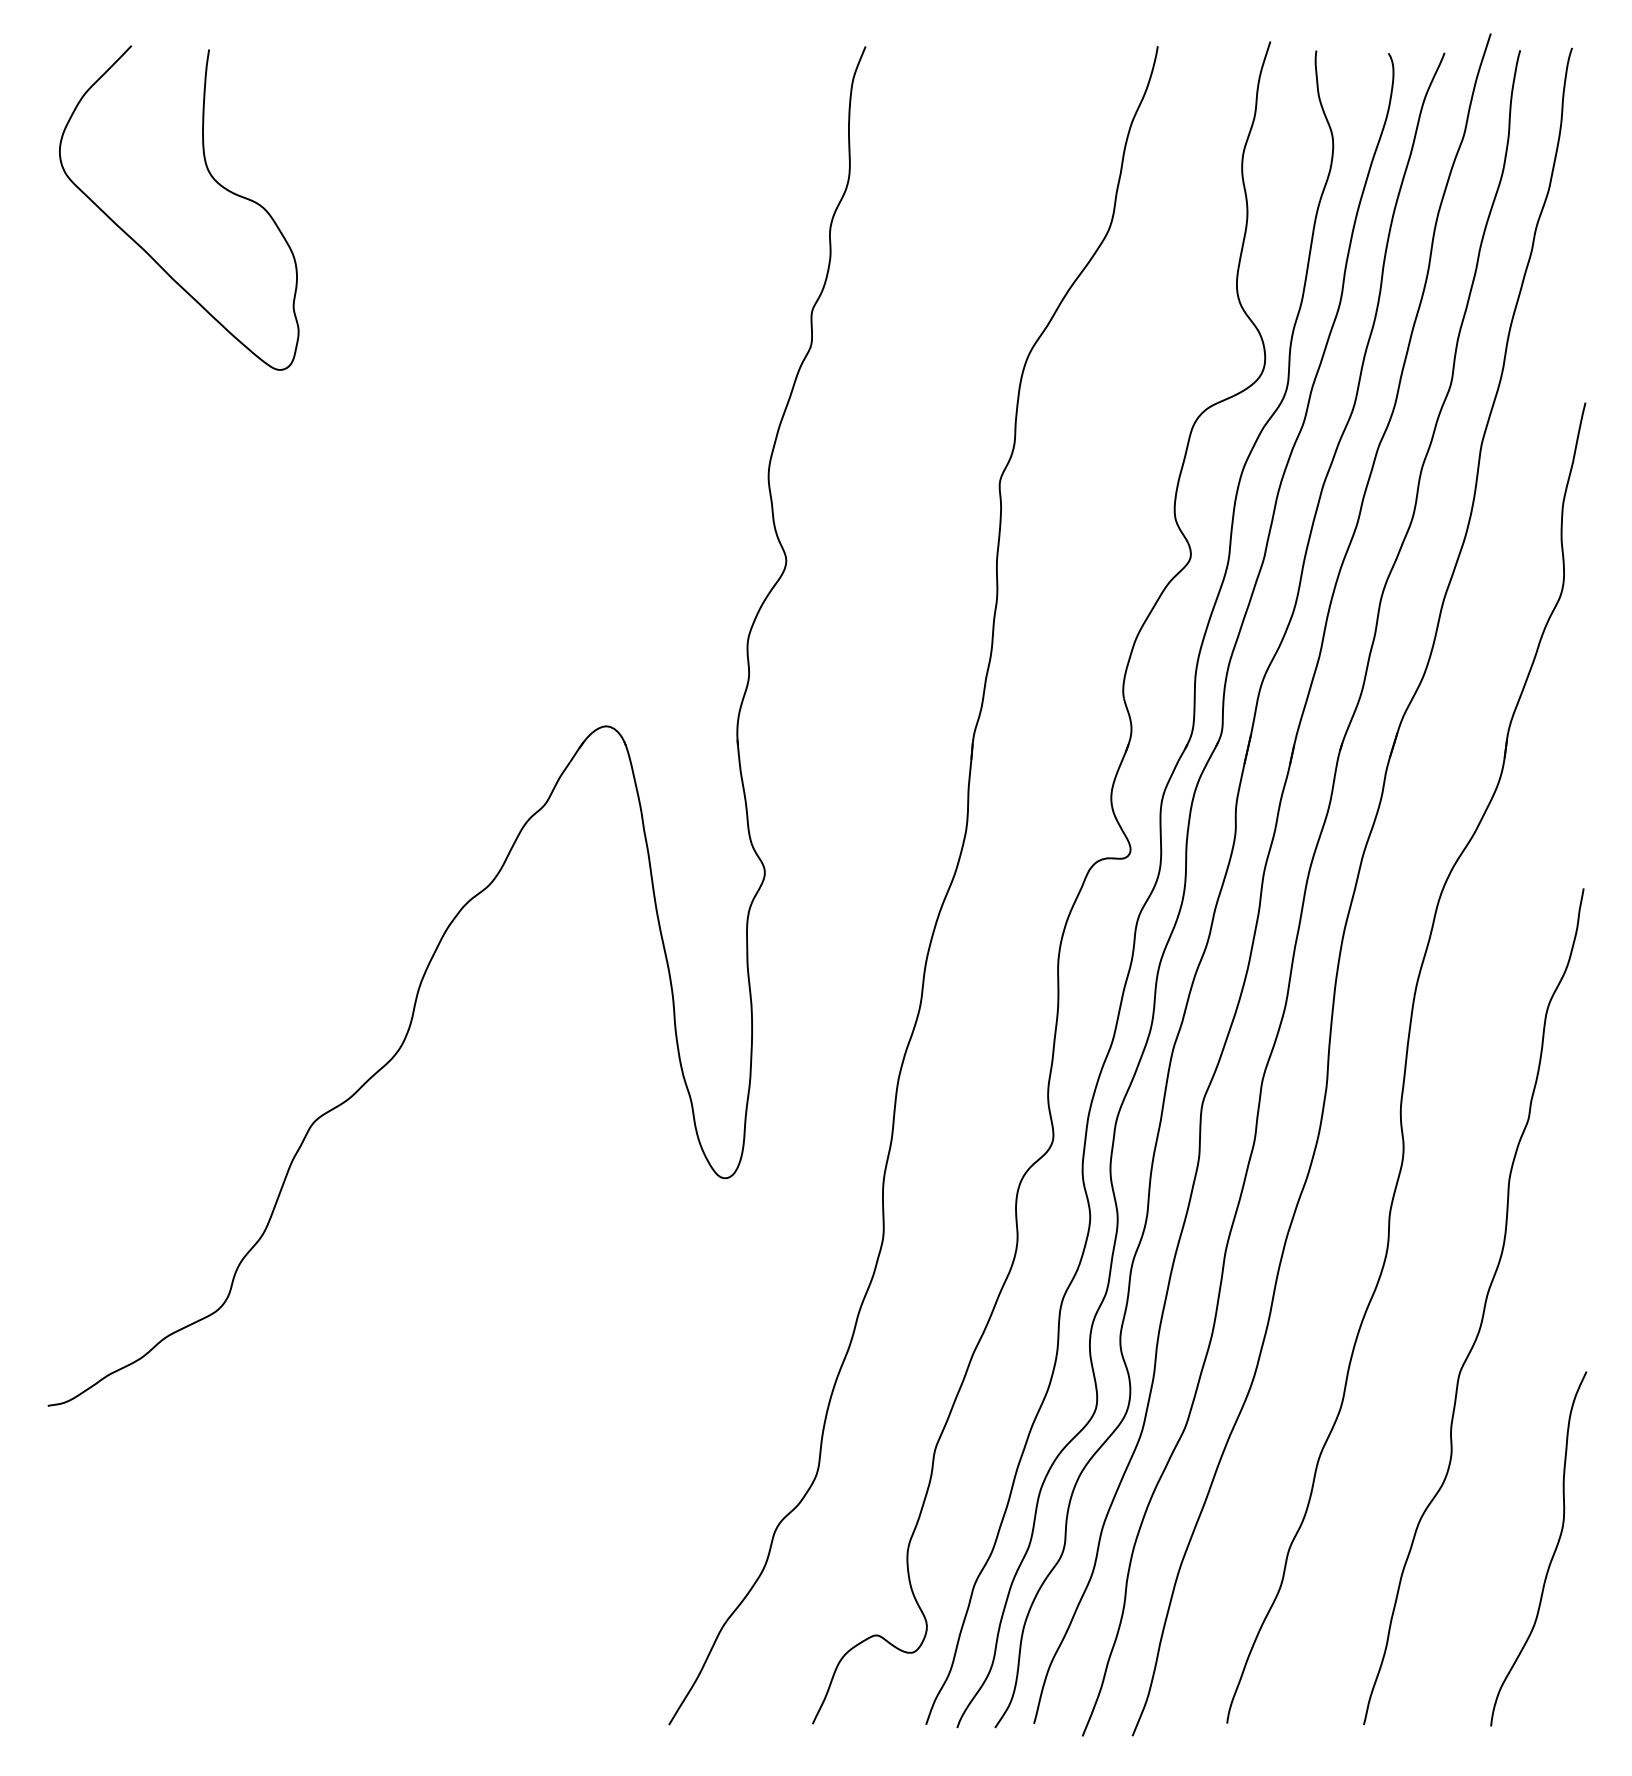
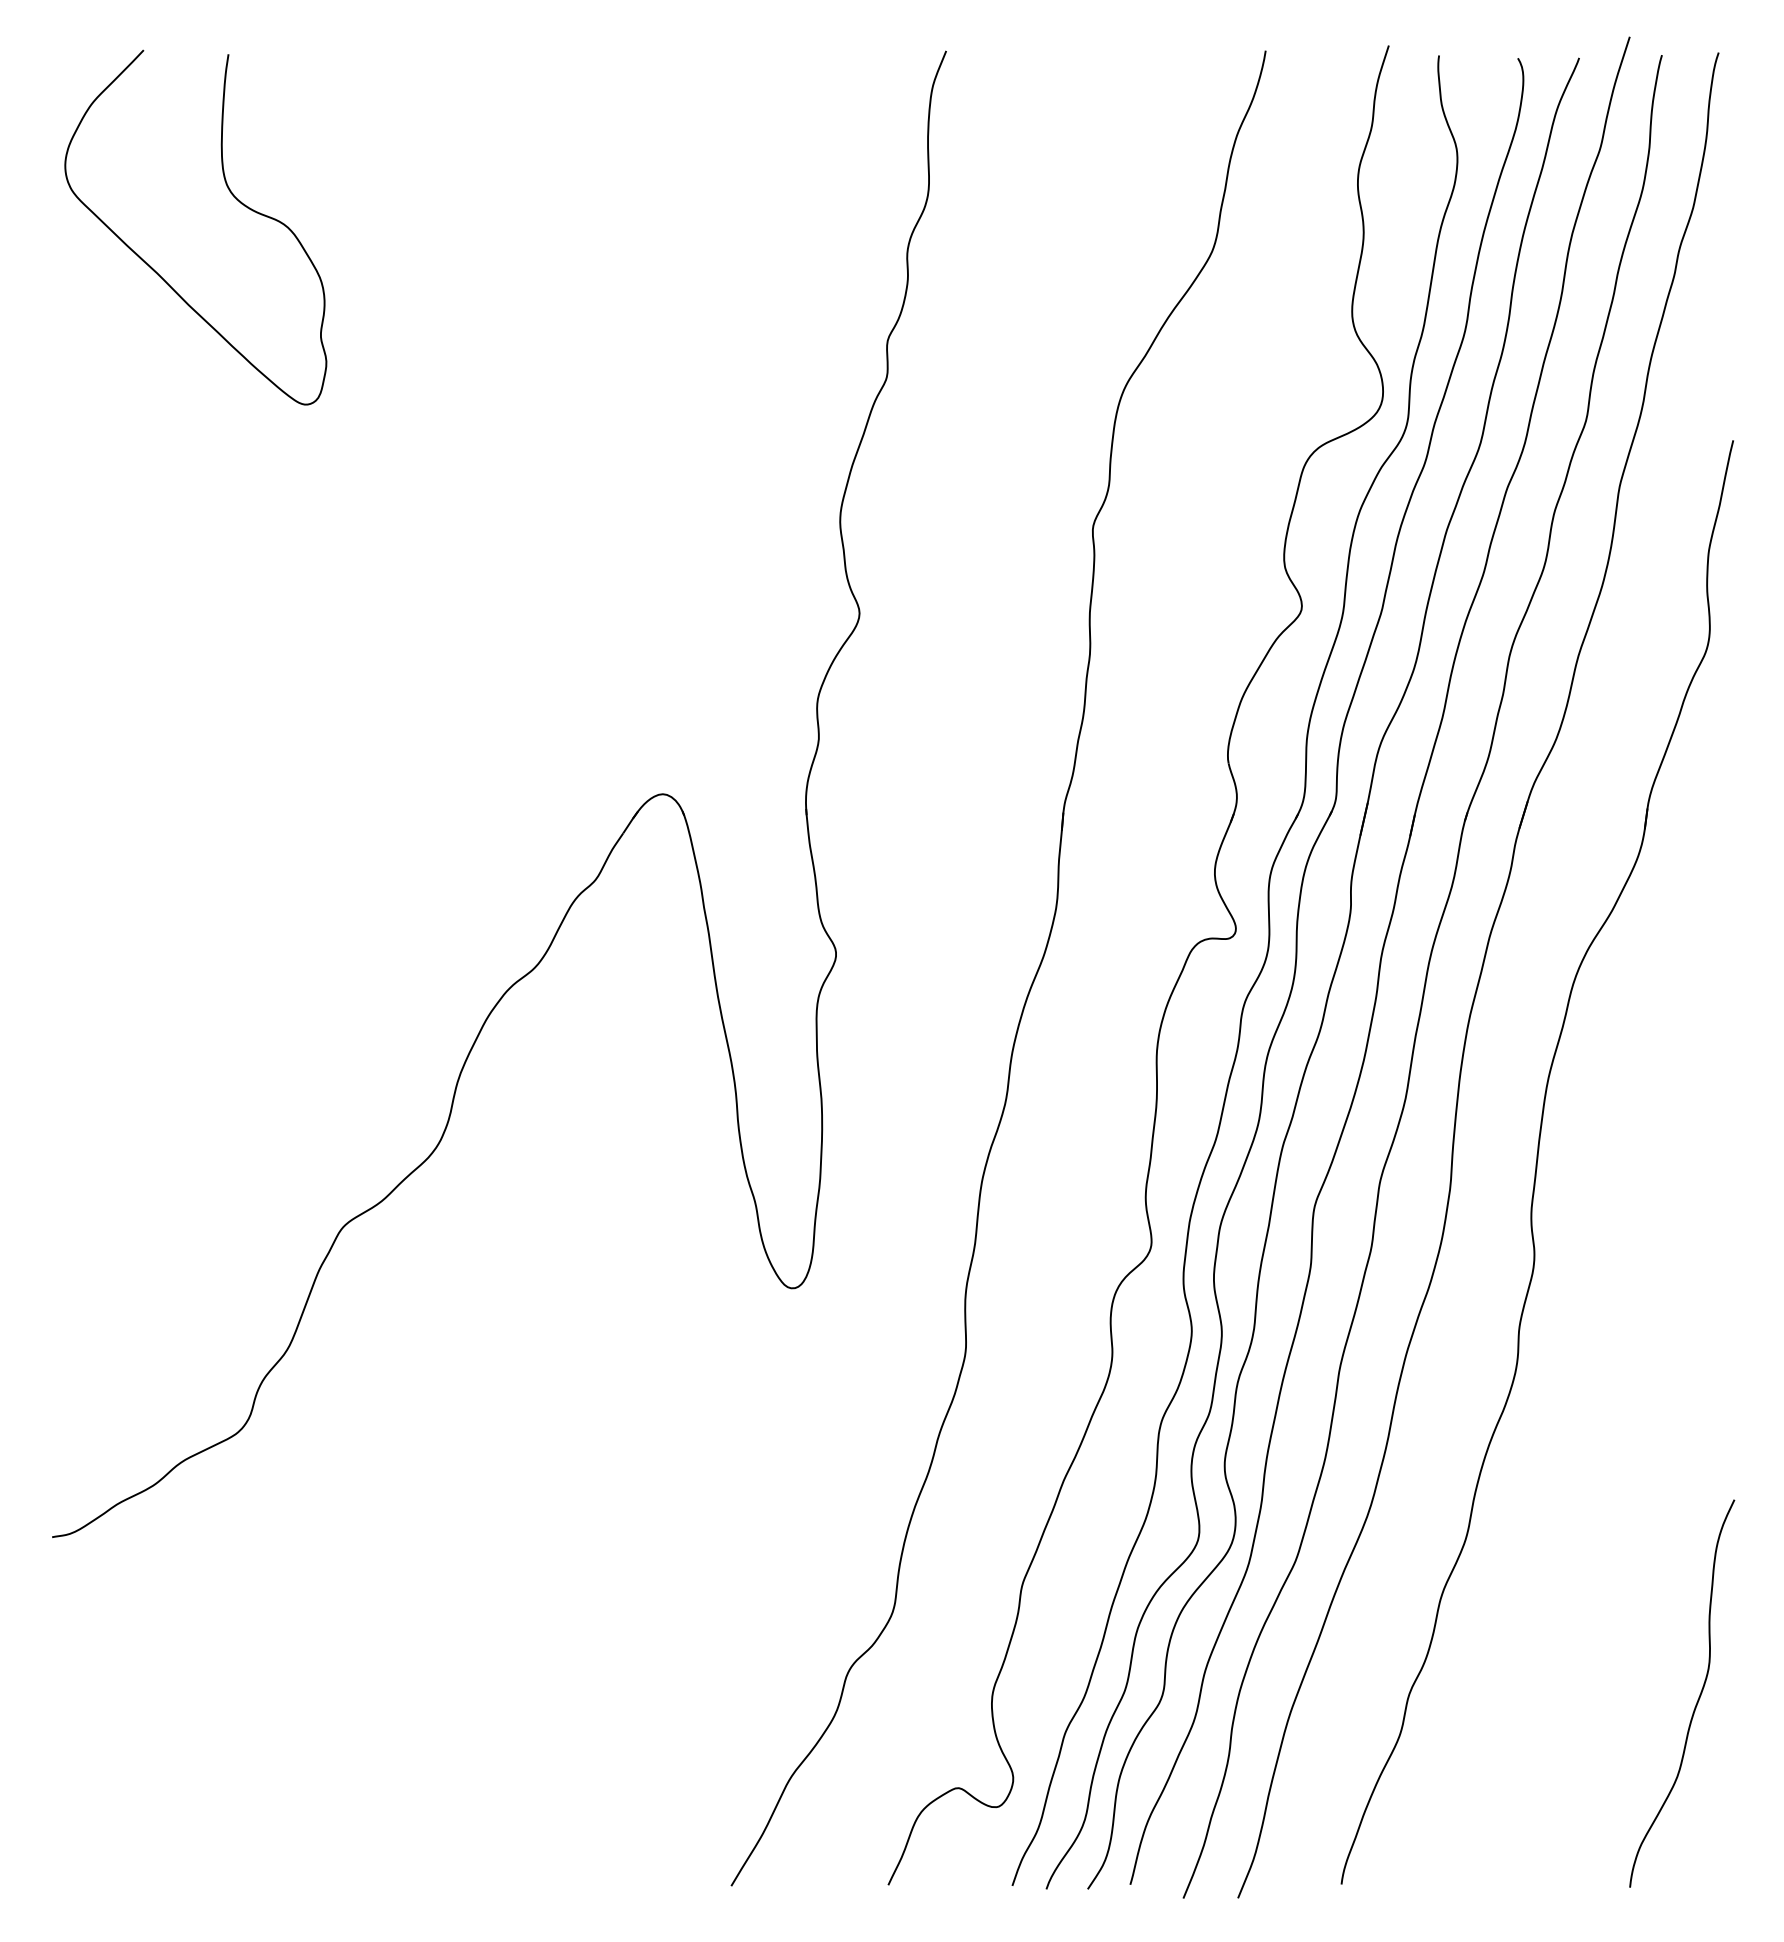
curve: (1483, 1307) -> (1621, 1429), removed

